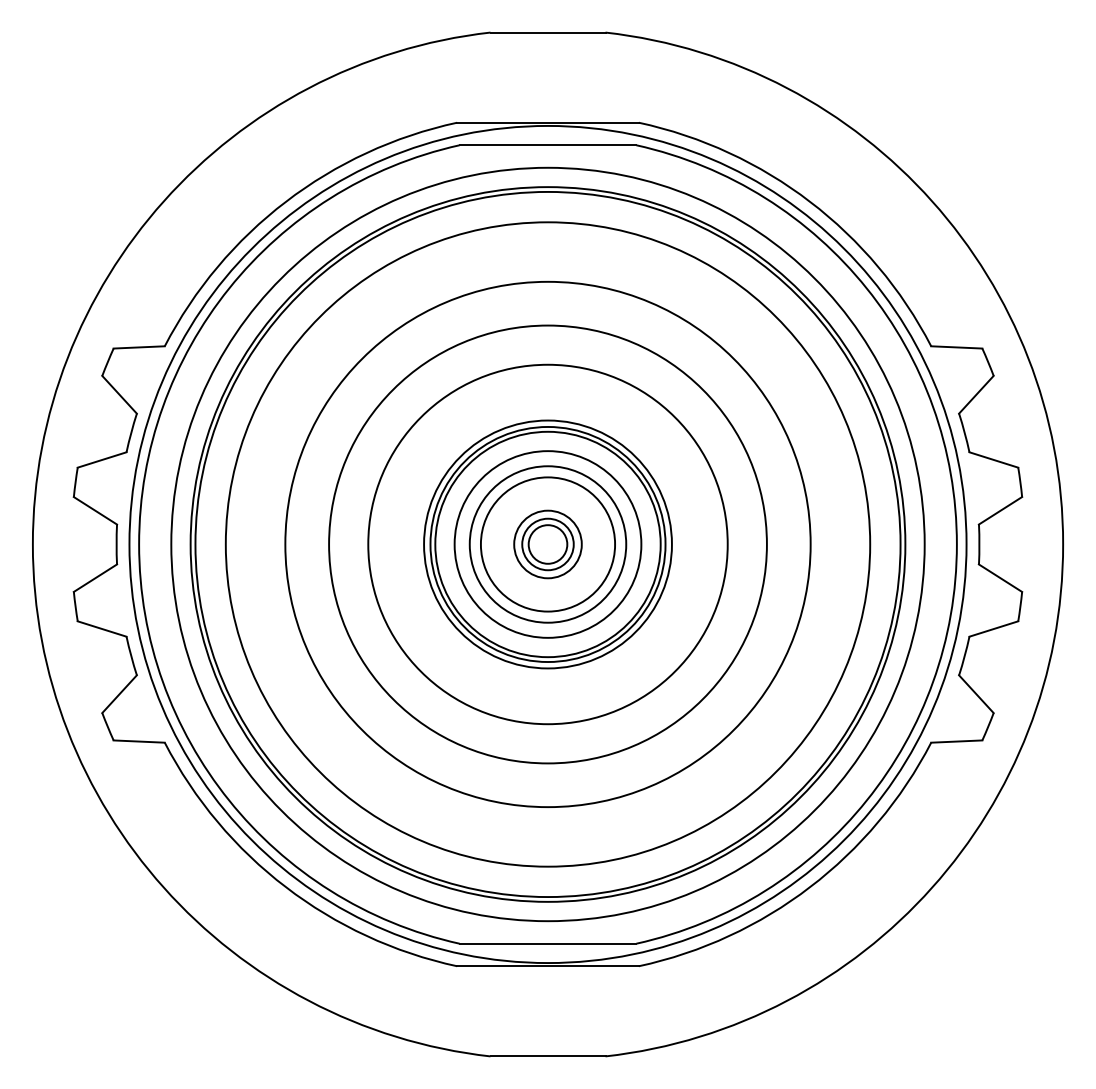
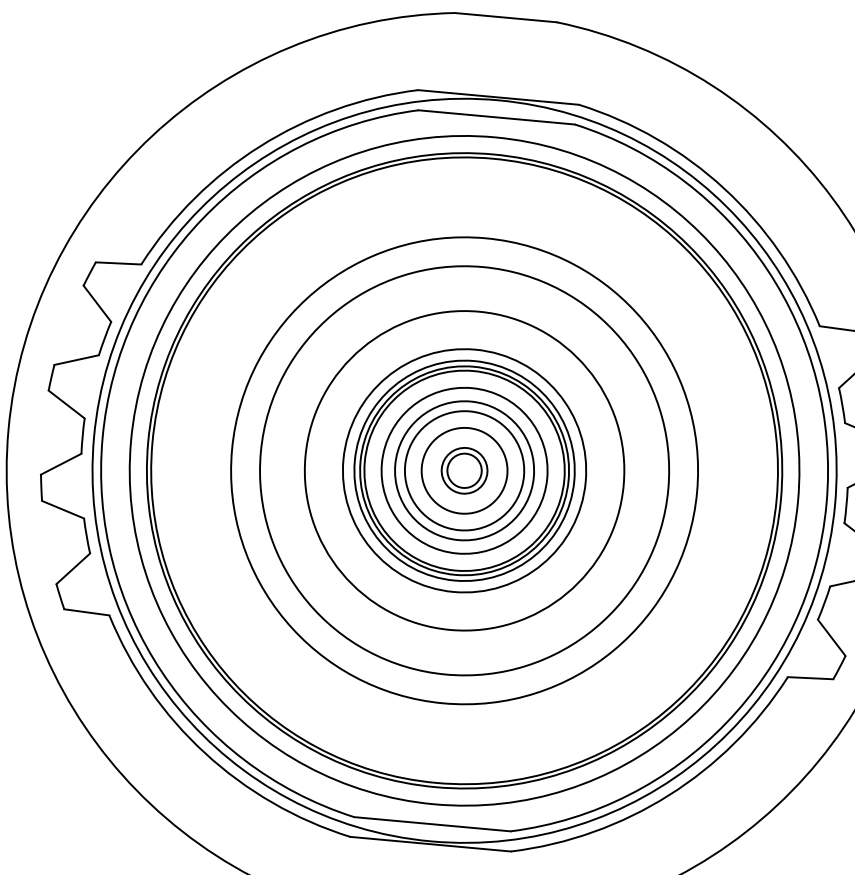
circle: (547, 544) -> (464, 470), size x0.62
circle: (547, 544) -> (464, 470), size x0.71
circle: (547, 544) -> (464, 470), size x1.43

